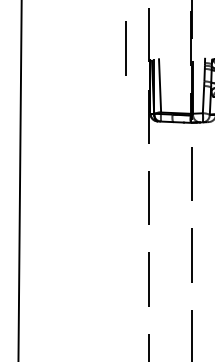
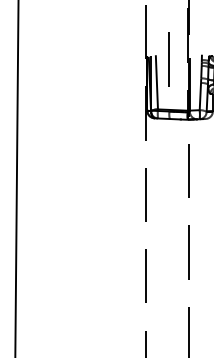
line: (125, 48) -> (169, 59), moved

